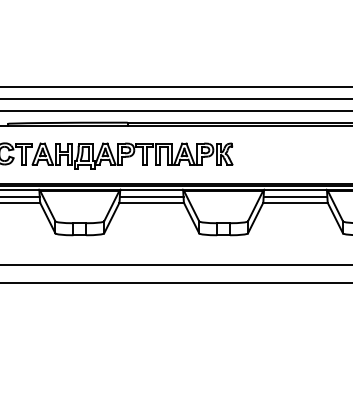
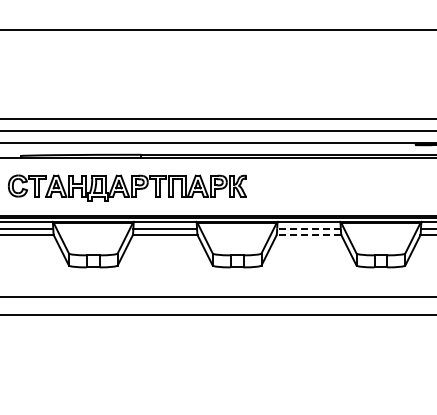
line: (295, 196) -> (309, 228), solid -> dashed
line: (294, 203) -> (308, 235), solid -> dashed

